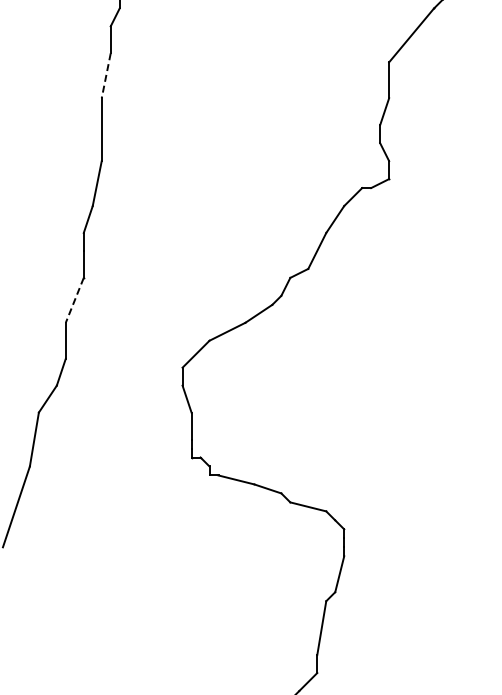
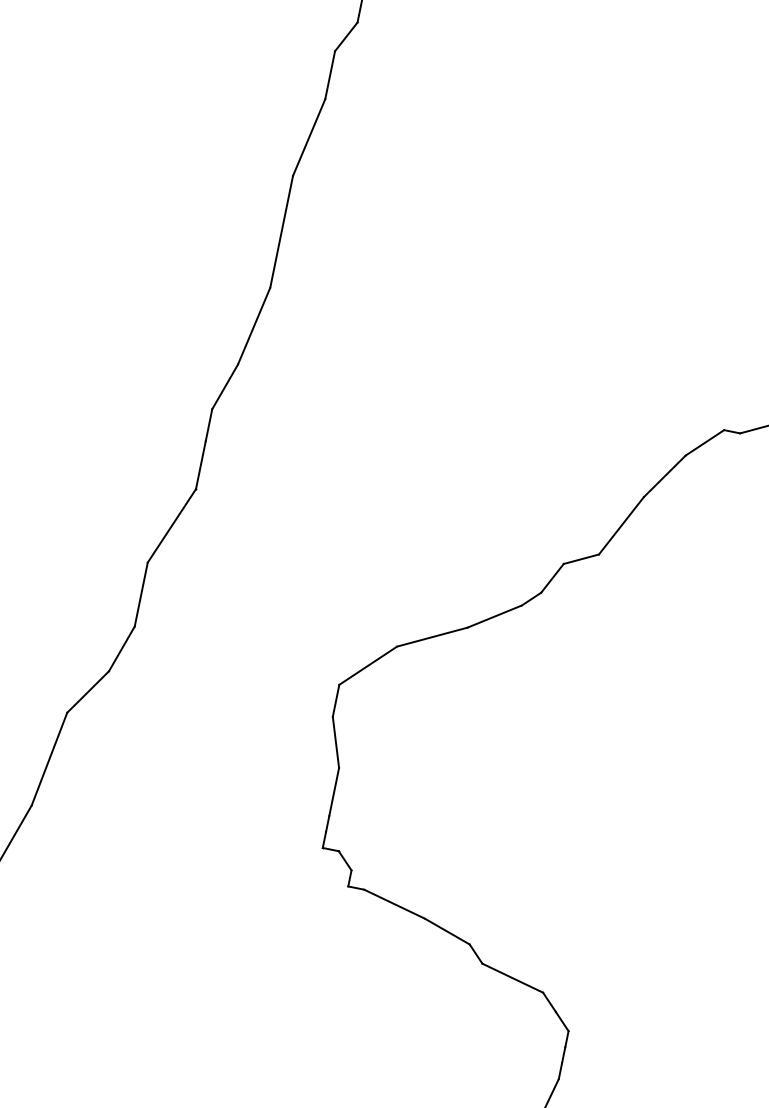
line: (106, 75) -> (309, 137), dashed -> solid
line: (74, 300) -> (171, 526), dashed -> solid

